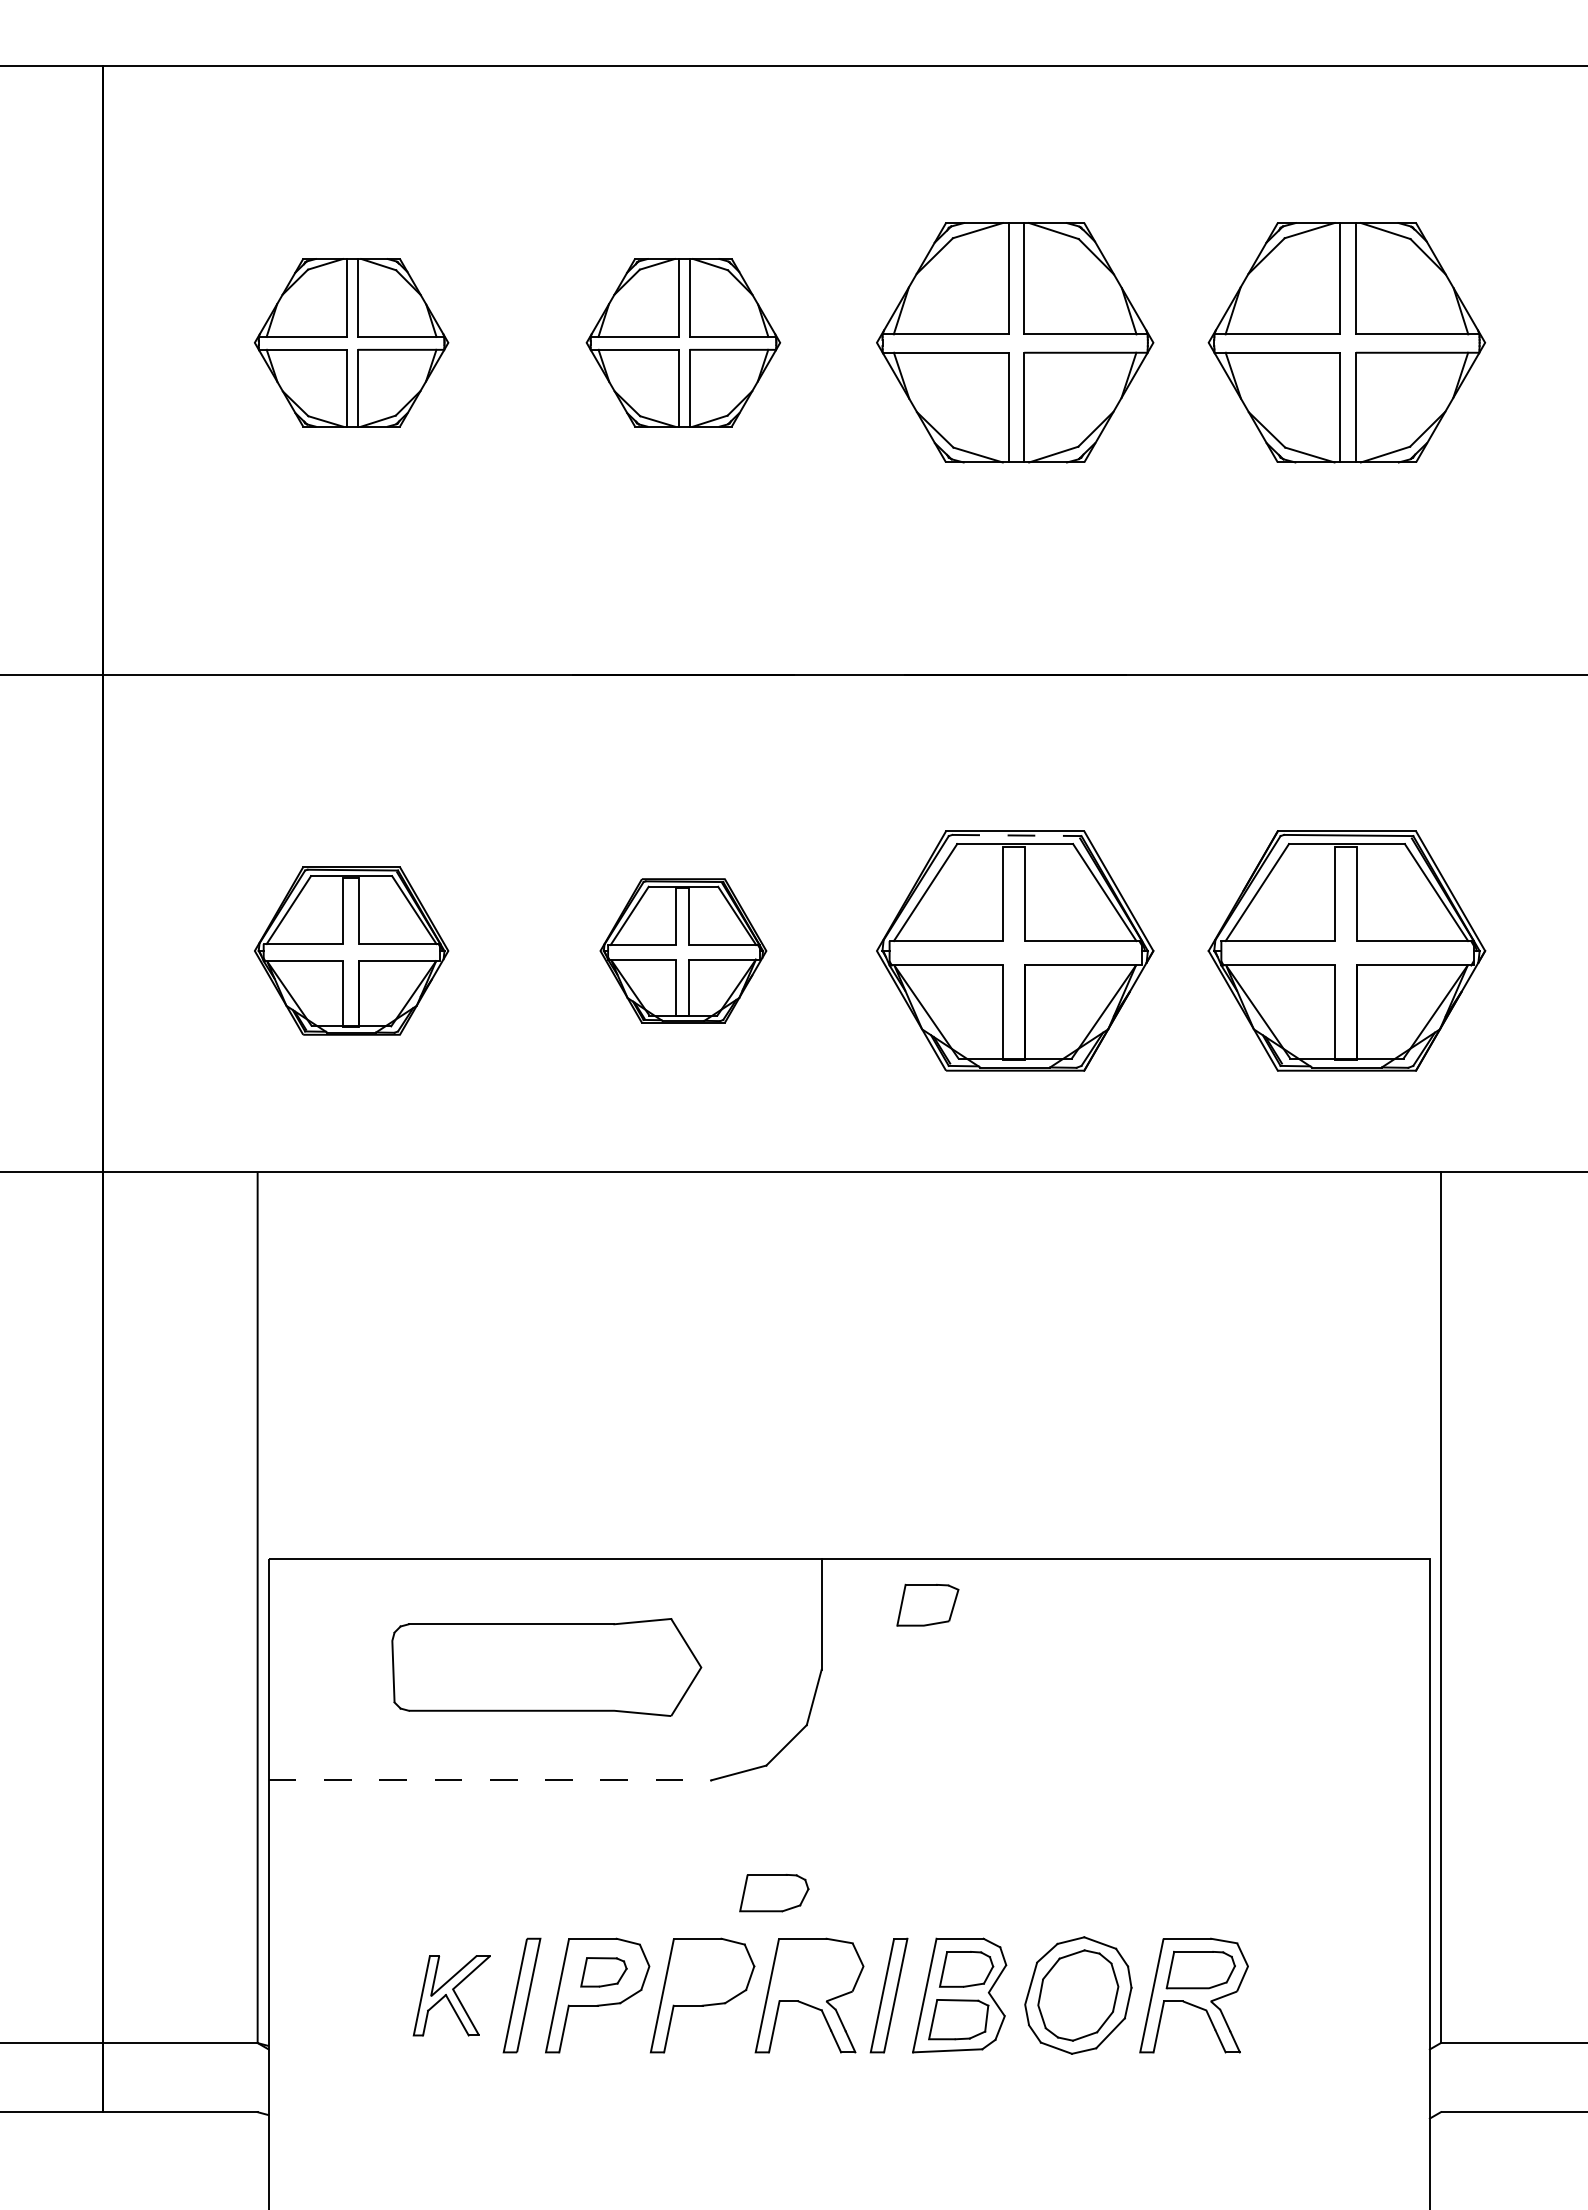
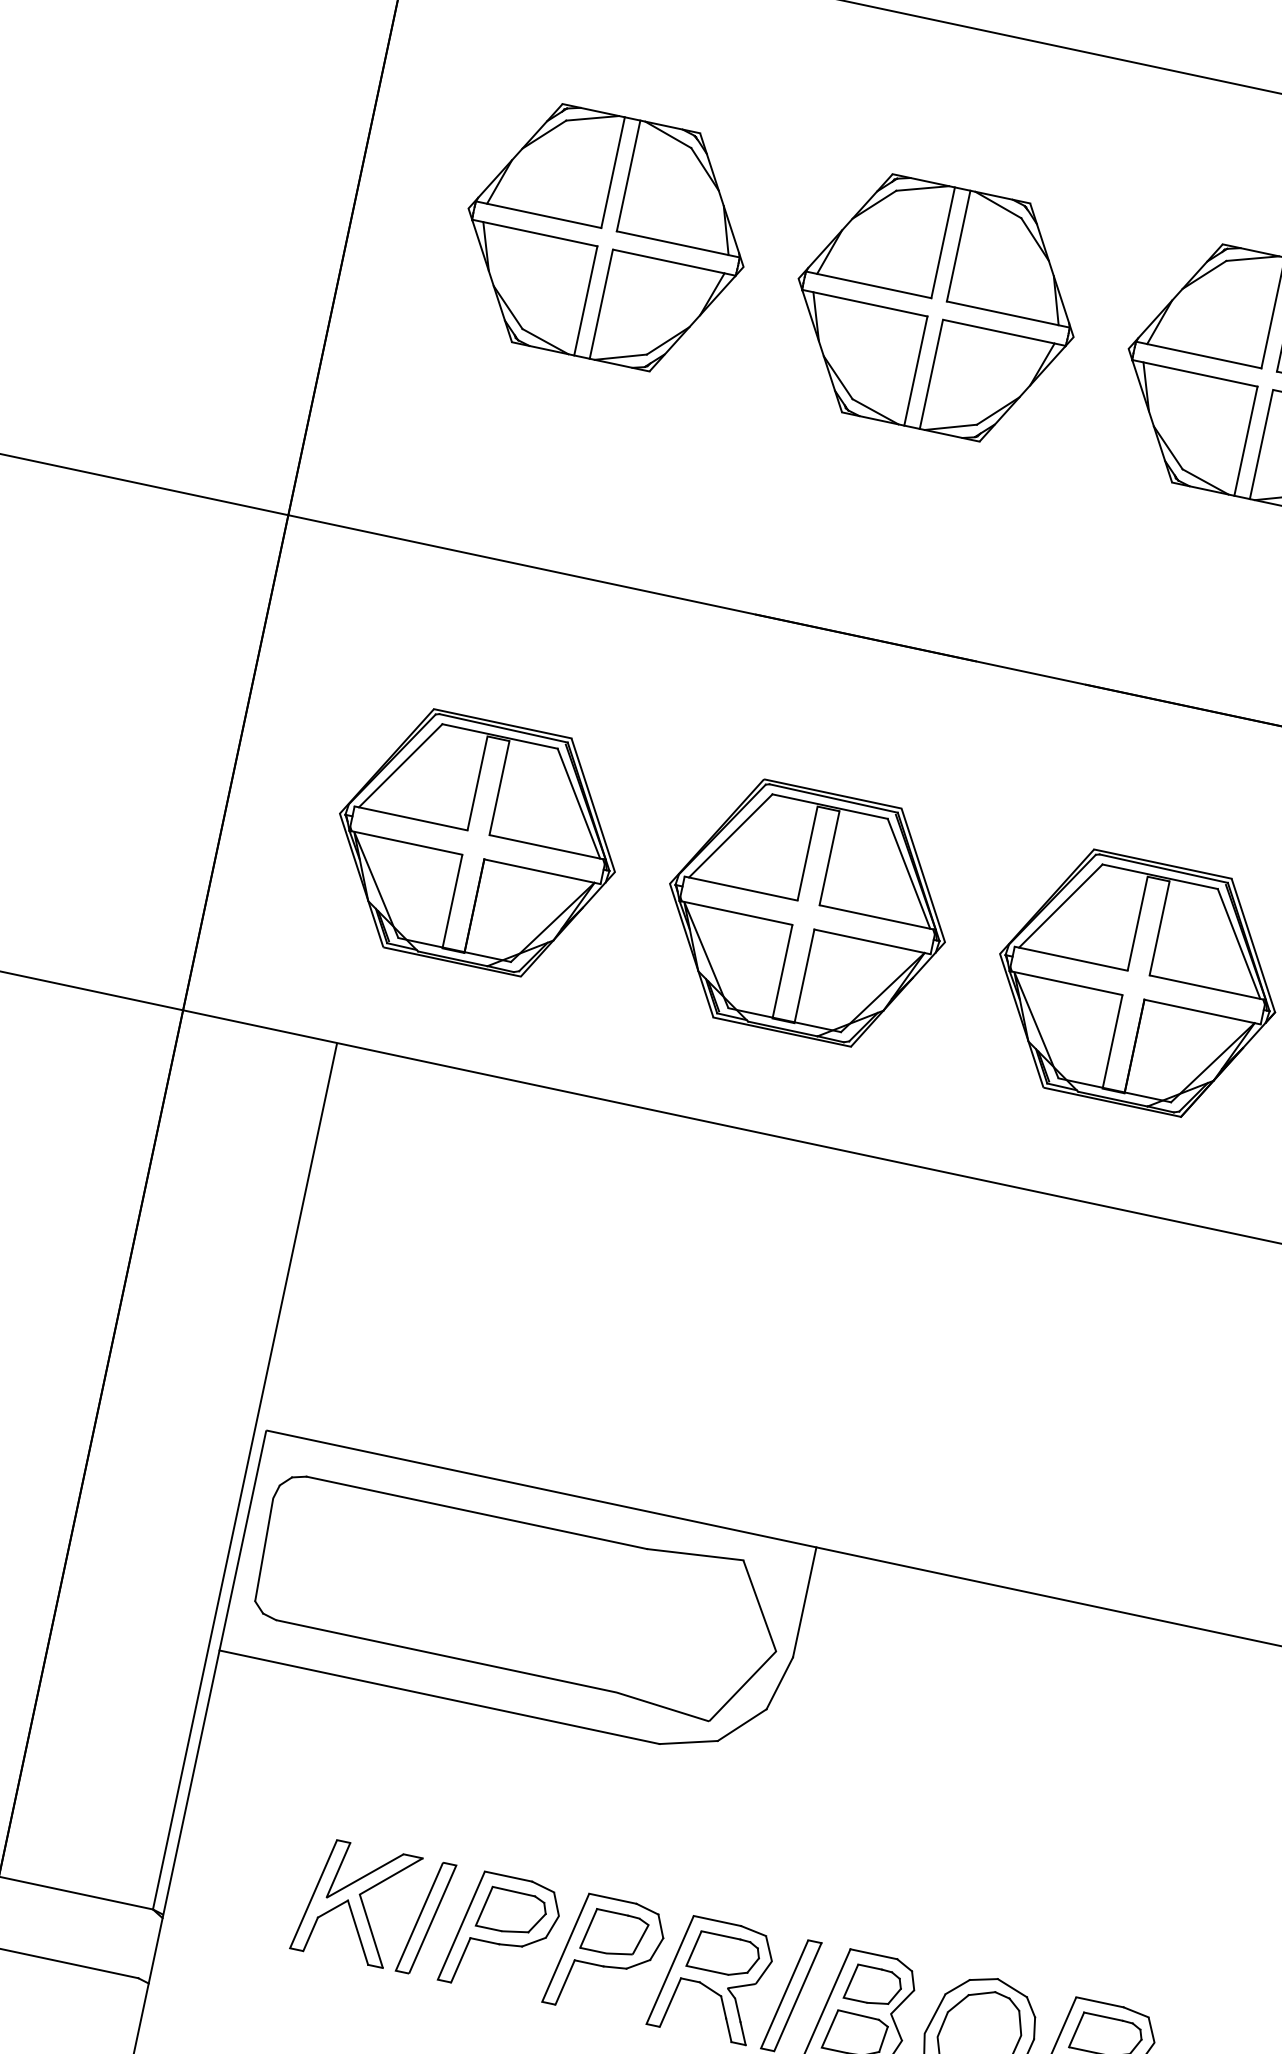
part: (351, 342) -> (605, 237), size x1.43
part: (683, 342) -> (936, 307), size x1.43
line: (1016, 835) -> (1163, 868), dashed -> solid
part: (351, 950) -> (477, 842), size x1.43
part: (683, 950) -> (807, 912), size x1.67
part: (927, 1604) -> (614, 1933), moved
part: (546, 1667) -> (519, 1596), size x1.67
line: (490, 1780) -> (440, 1697), dashed -> solid
part: (774, 1893) -> (724, 1955), moved
part: (603, 1972) -> (511, 1912), size x1.43
part: (451, 1995) -> (355, 1903), size x1.43

